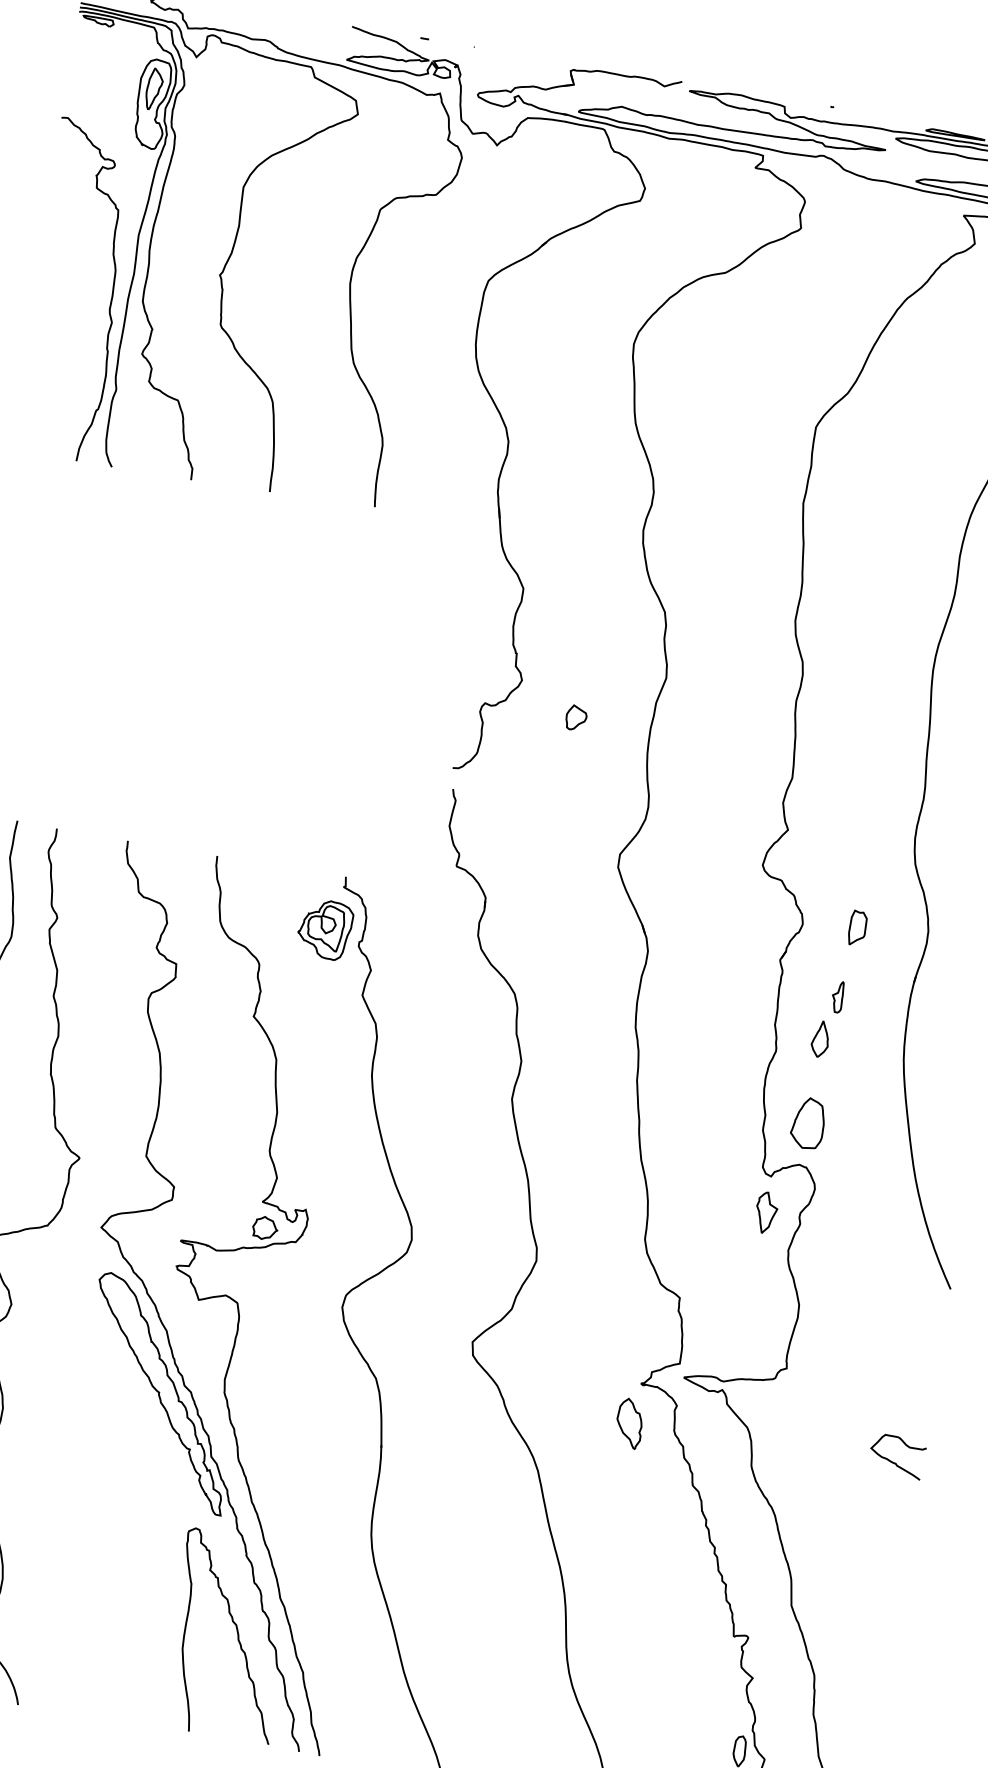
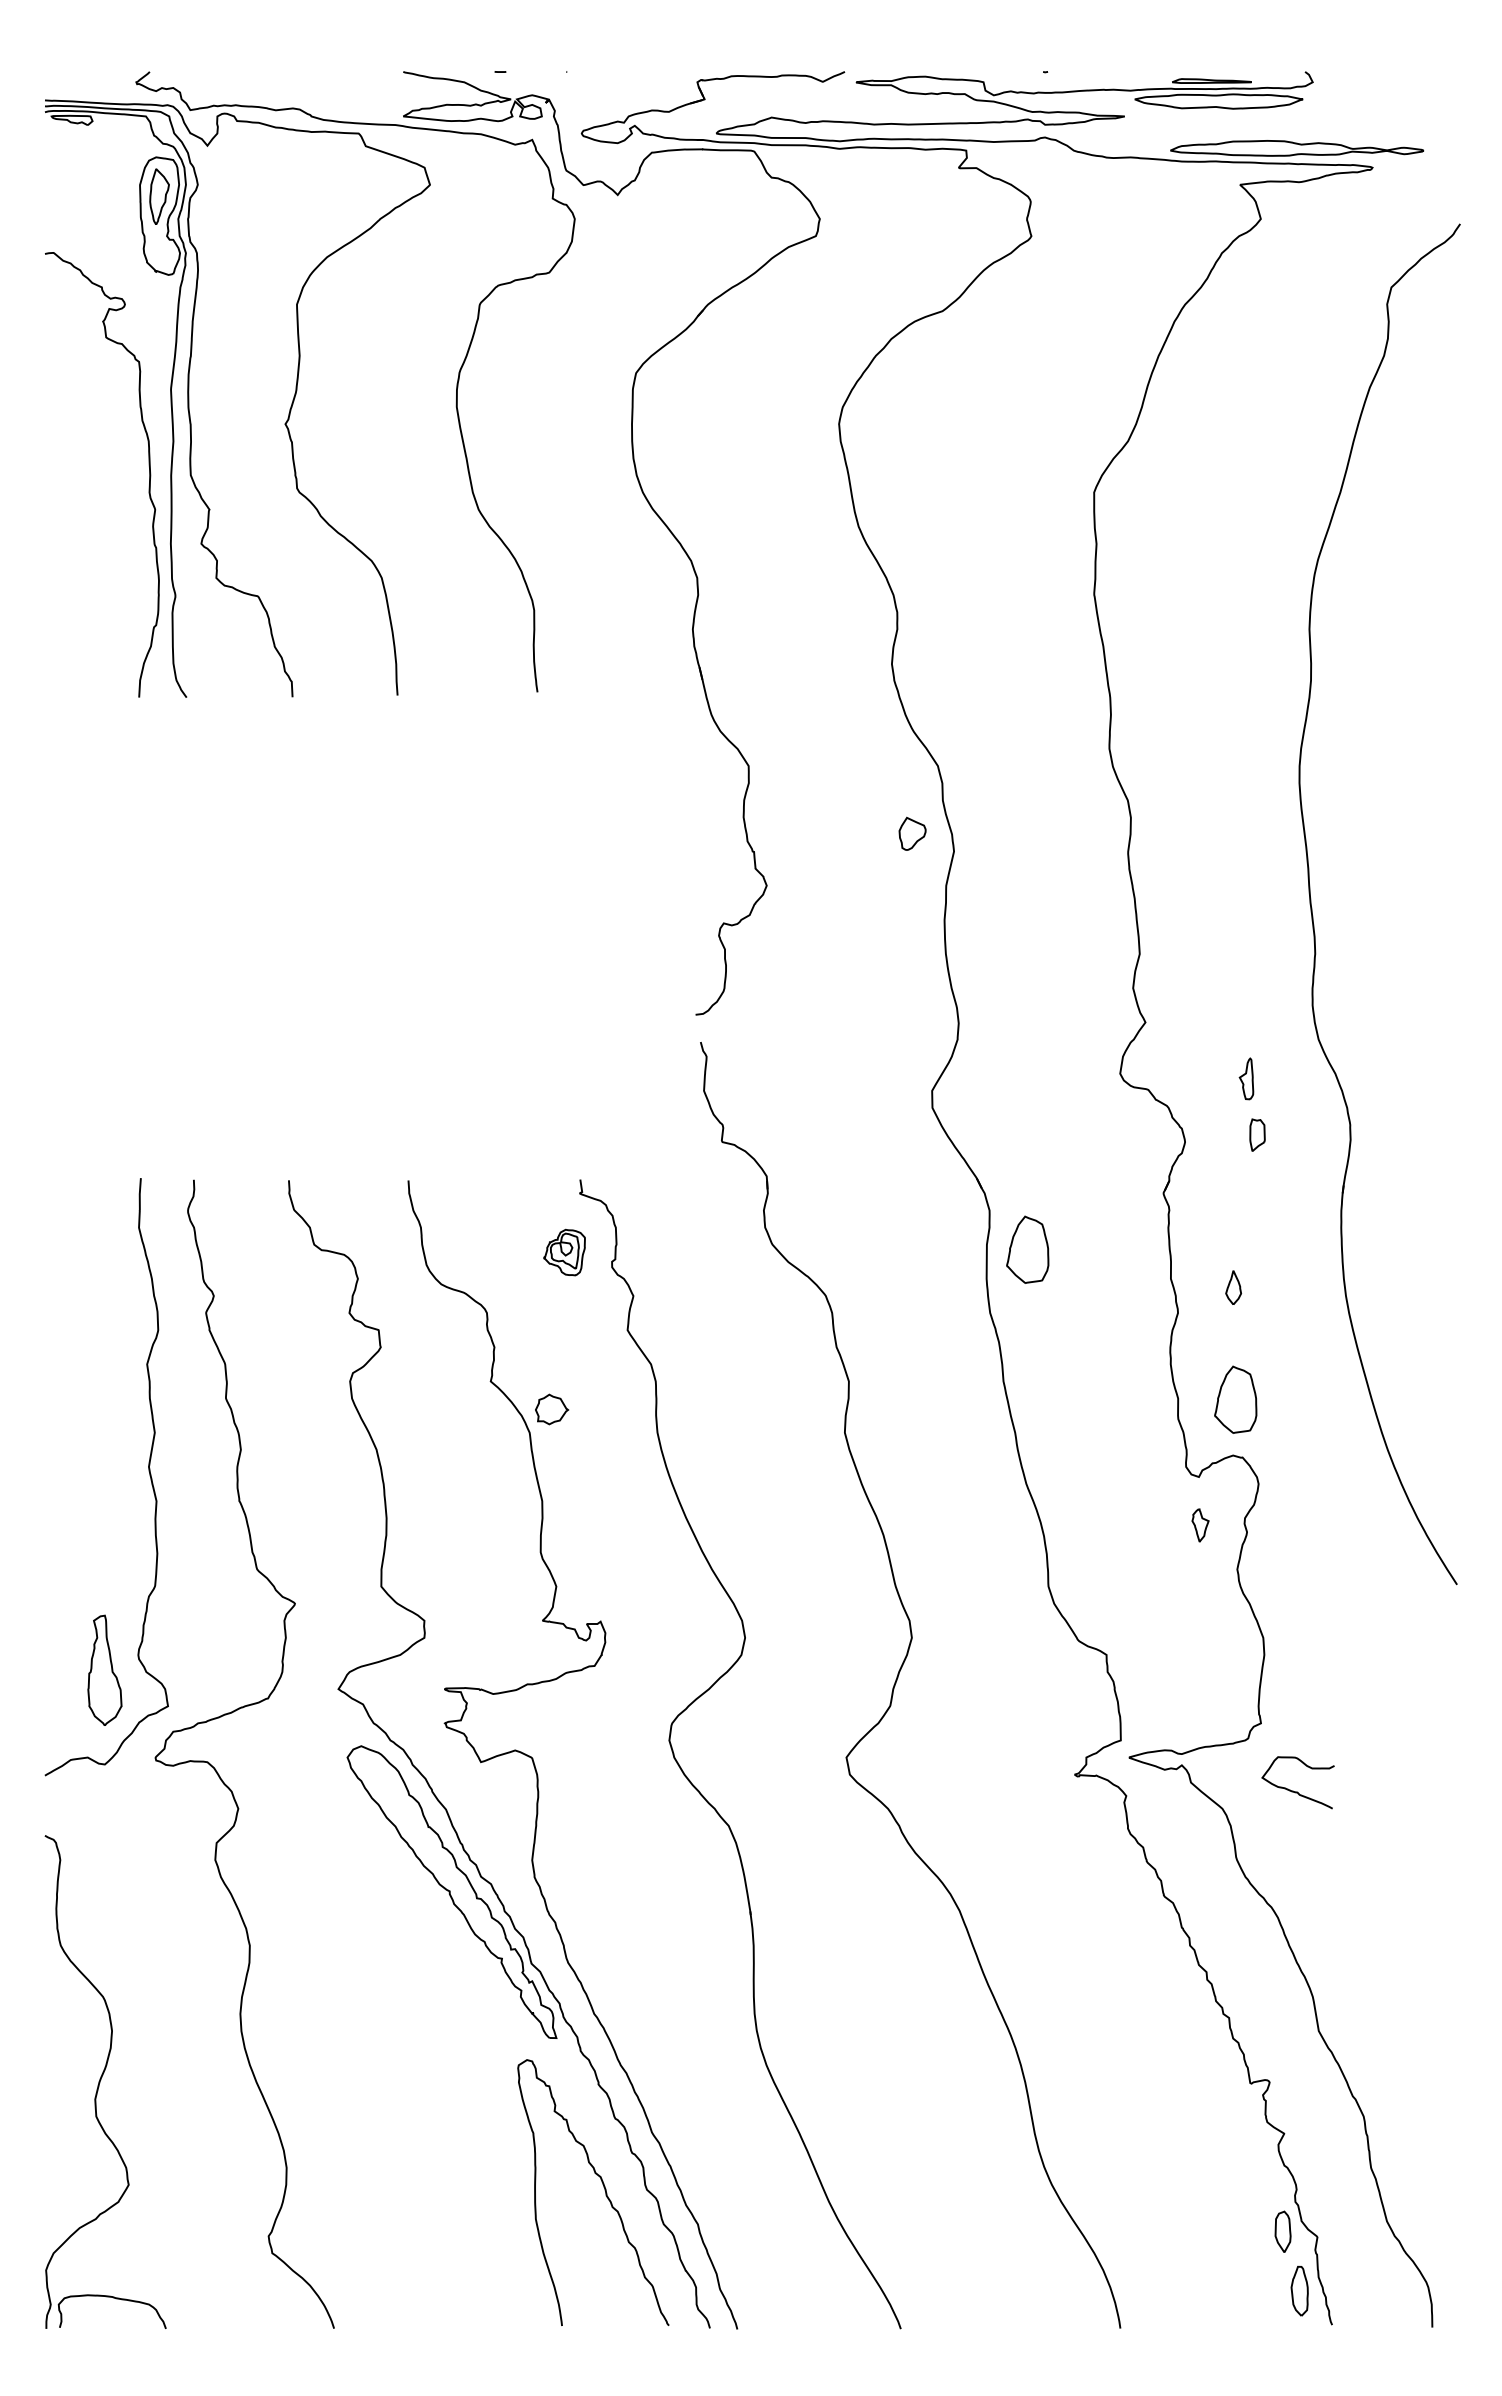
part: (576, 717) -> (912, 833), moved
part: (857, 927) -> (1257, 1134), size x0.7
part: (324, 929) -> (564, 1252), size x0.6
part: (671, 984) -> (1027, 1249), added
part: (837, 996) -> (1246, 1078), moved
part: (820, 1039) -> (1233, 1287), size x0.7
part: (766, 1212) -> (1200, 1525), size x0.6
part: (265, 1228) -> (552, 1409), moved
part: (629, 1423) -> (1068, 1829), removed
curve: (892, 1461) -> (1293, 1790), moved

